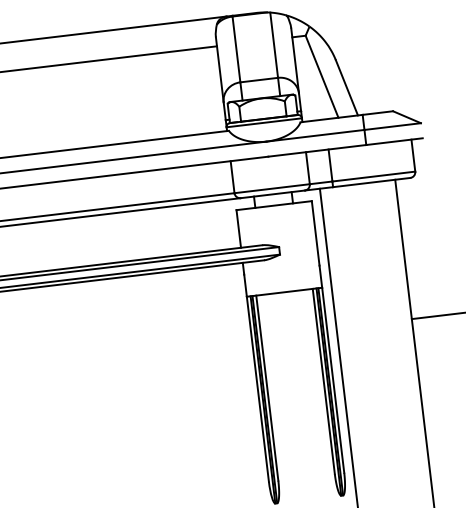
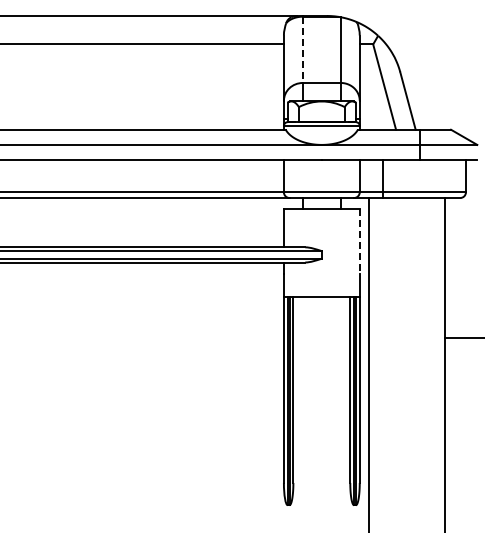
line: (236, 50) -> (302, 50), solid -> dashed
line: (315, 234) -> (359, 242), solid -> dashed

